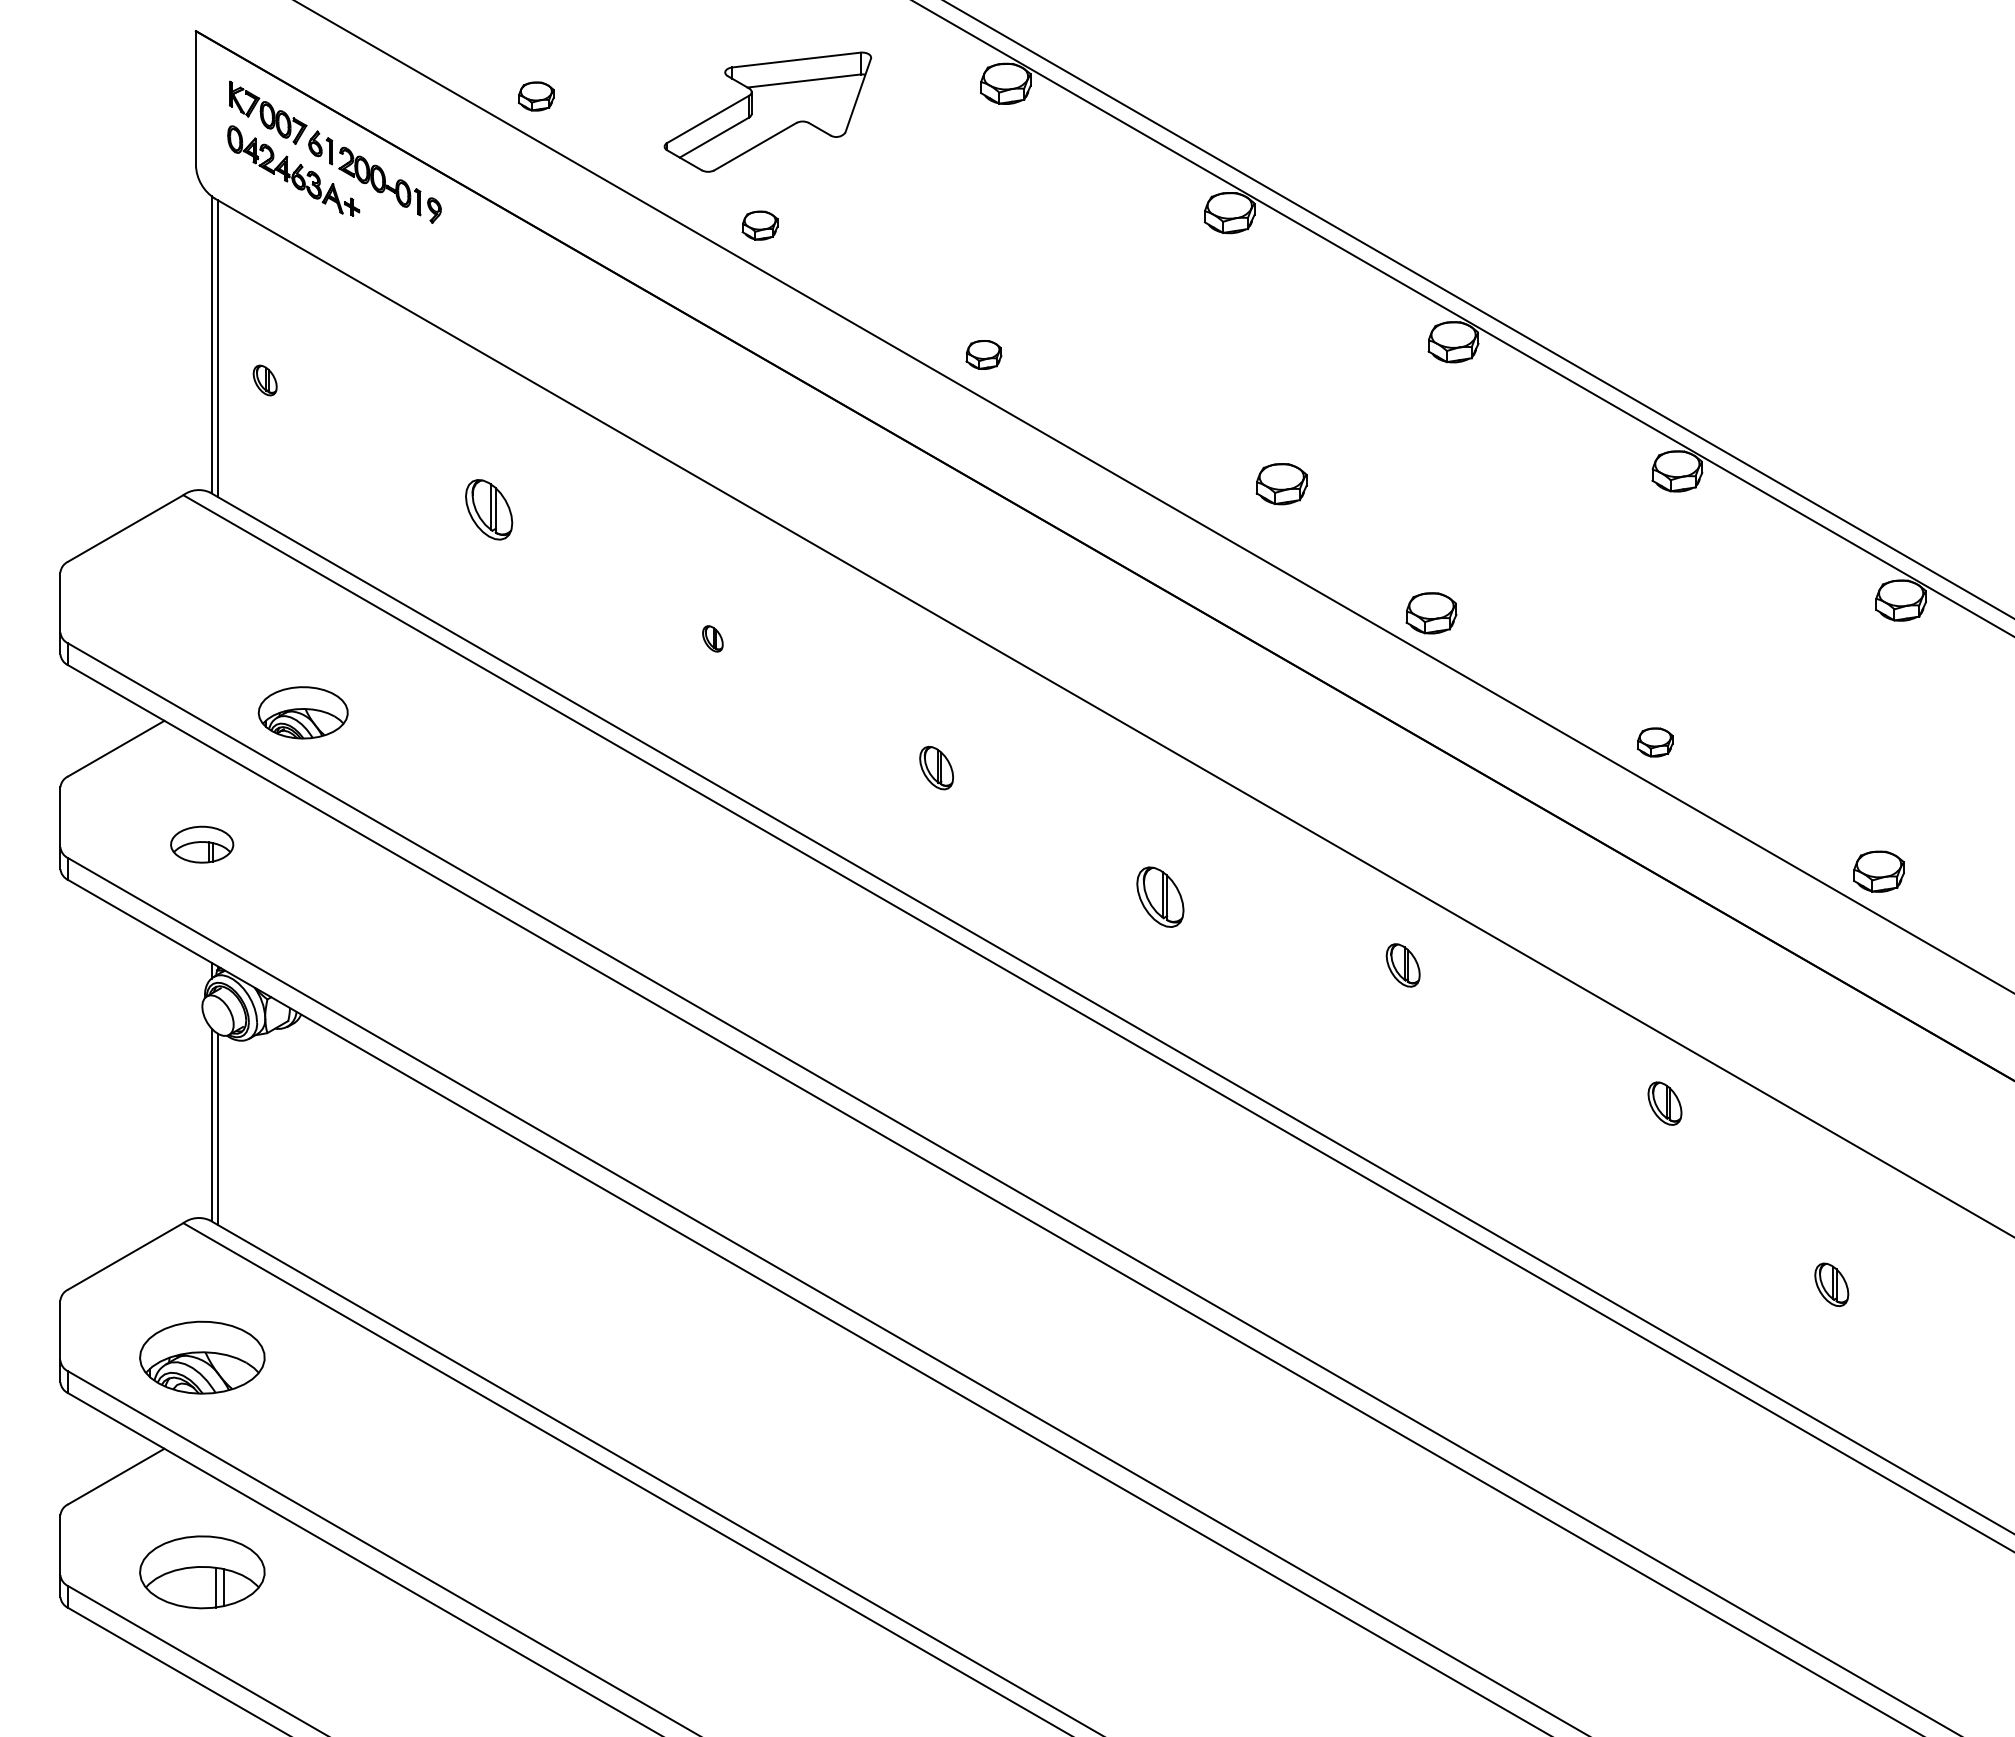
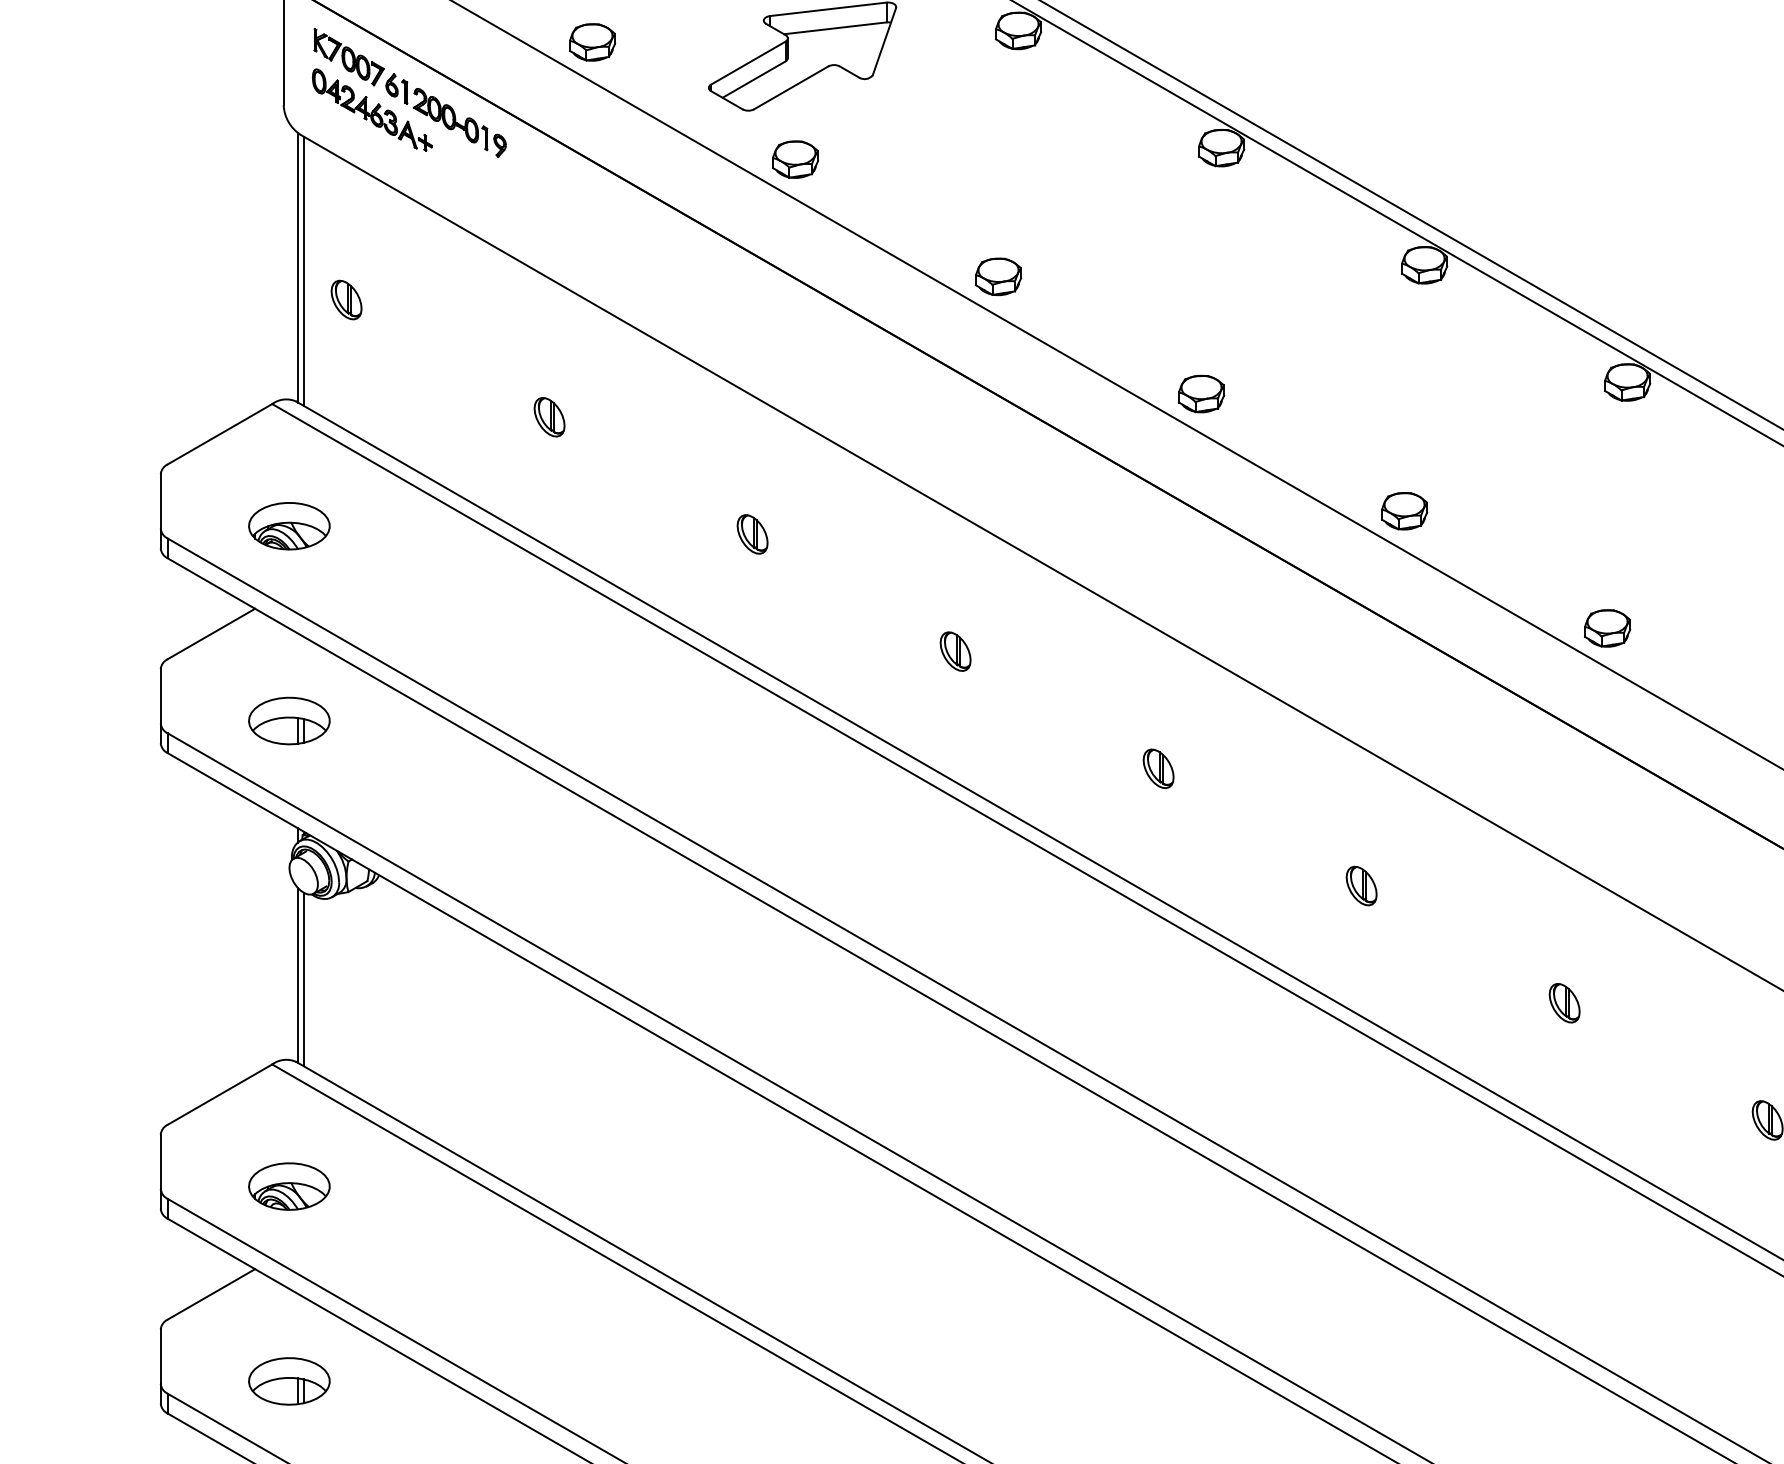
part: (536, 96) -> (592, 42), size x1.43
part: (759, 225) -> (794, 159), size x1.43
part: (983, 354) -> (998, 276), size x1.43
part: (264, 380) -> (345, 300), size x1.43
part: (1281, 484) -> (1201, 394), moved
part: (488, 509) -> (549, 417), size x0.71
part: (712, 638) -> (752, 534), size x1.67
part: (302, 712) -> (288, 525), moved
part: (1655, 742) -> (1607, 628), size x1.43
part: (201, 844) -> (288, 720), size x1.43
part: (1160, 897) -> (1158, 769), size x0.71
part: (1402, 965) -> (1361, 886), moved
part: (1664, 1103) -> (1564, 1003), moved
part: (201, 1357) -> (288, 1186), size x0.71
part: (201, 1572) -> (288, 1381), size x0.71

